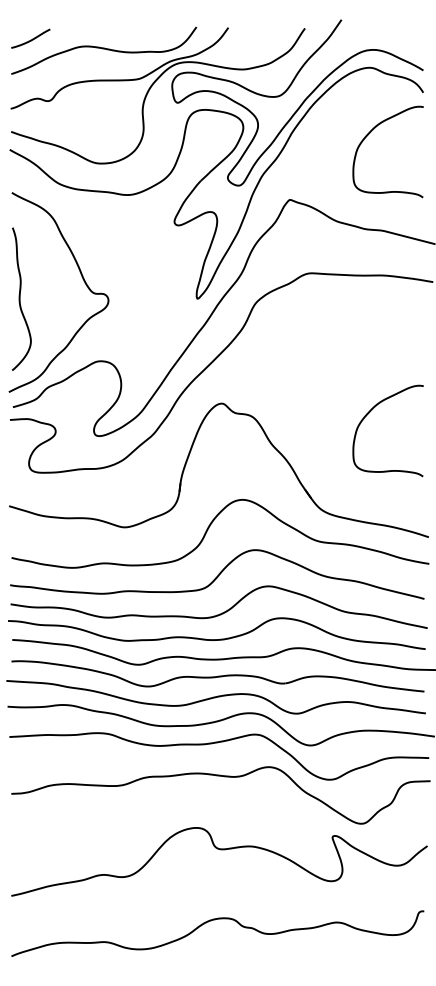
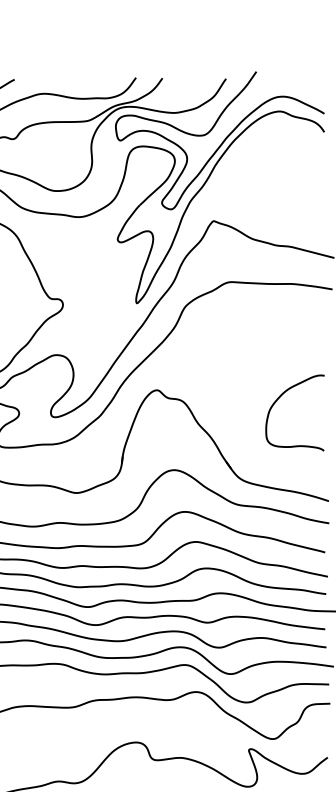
curve: (370, 133) -> (280, 166), removed

